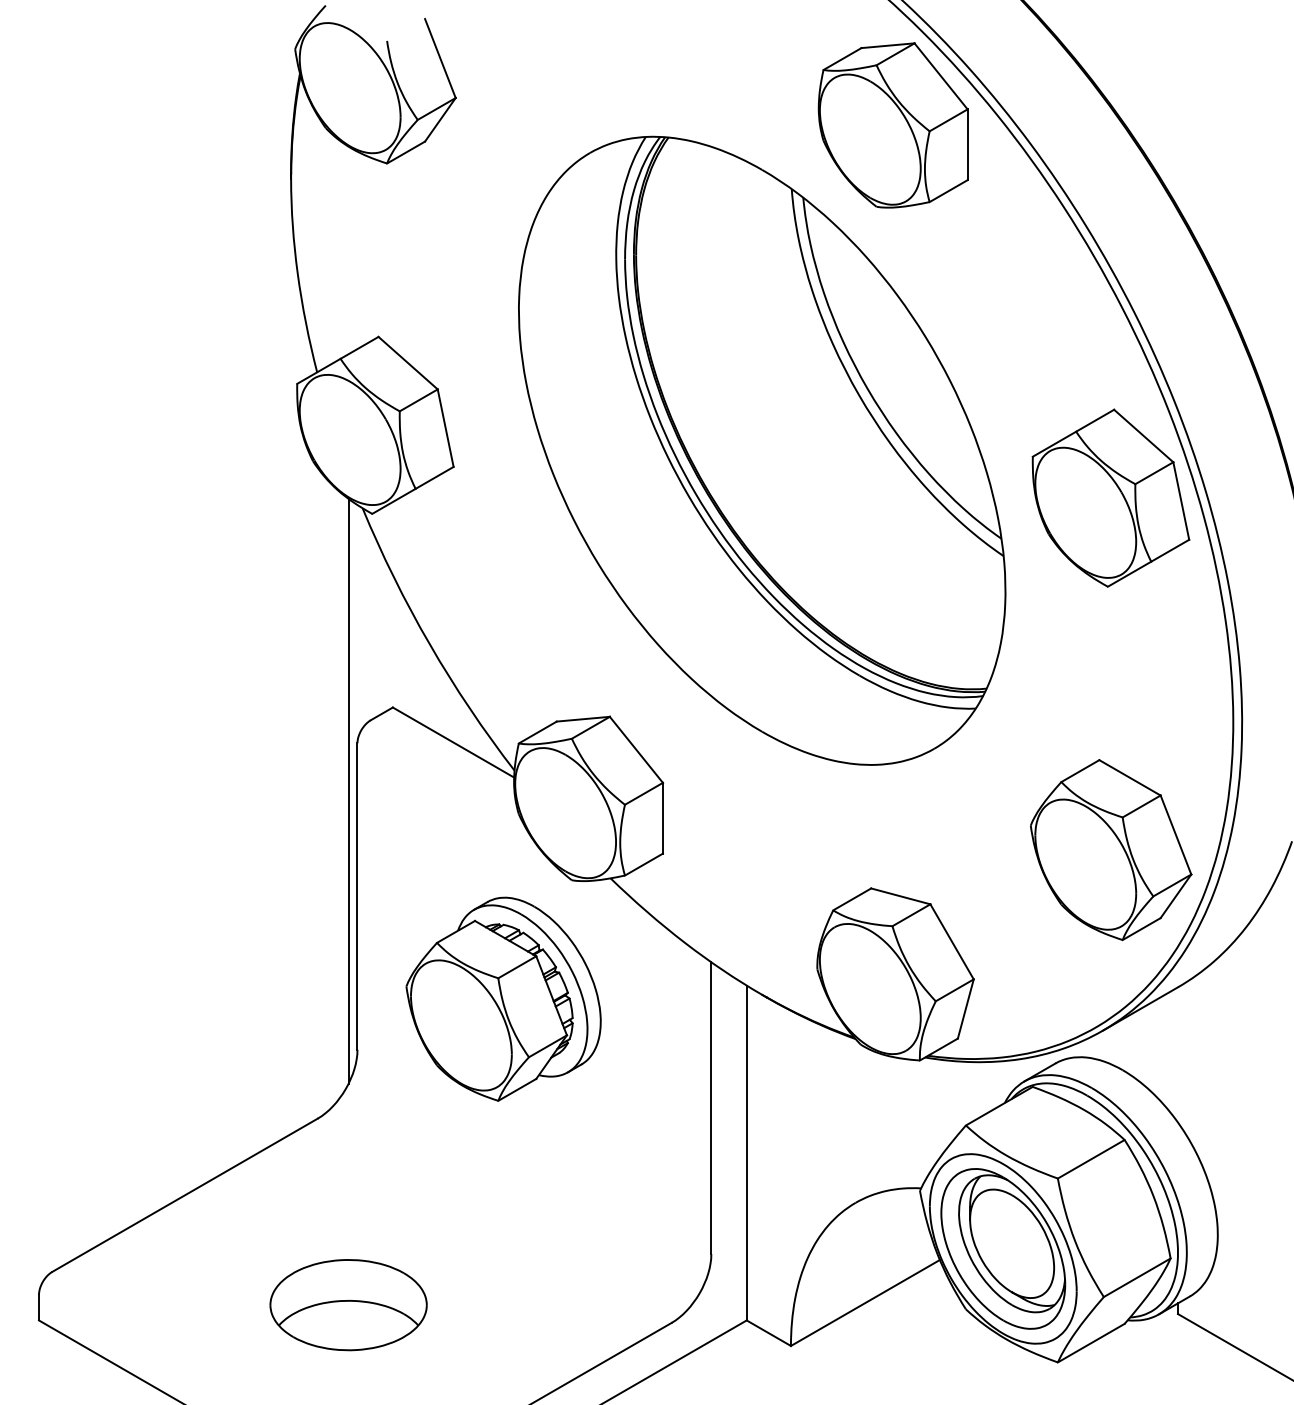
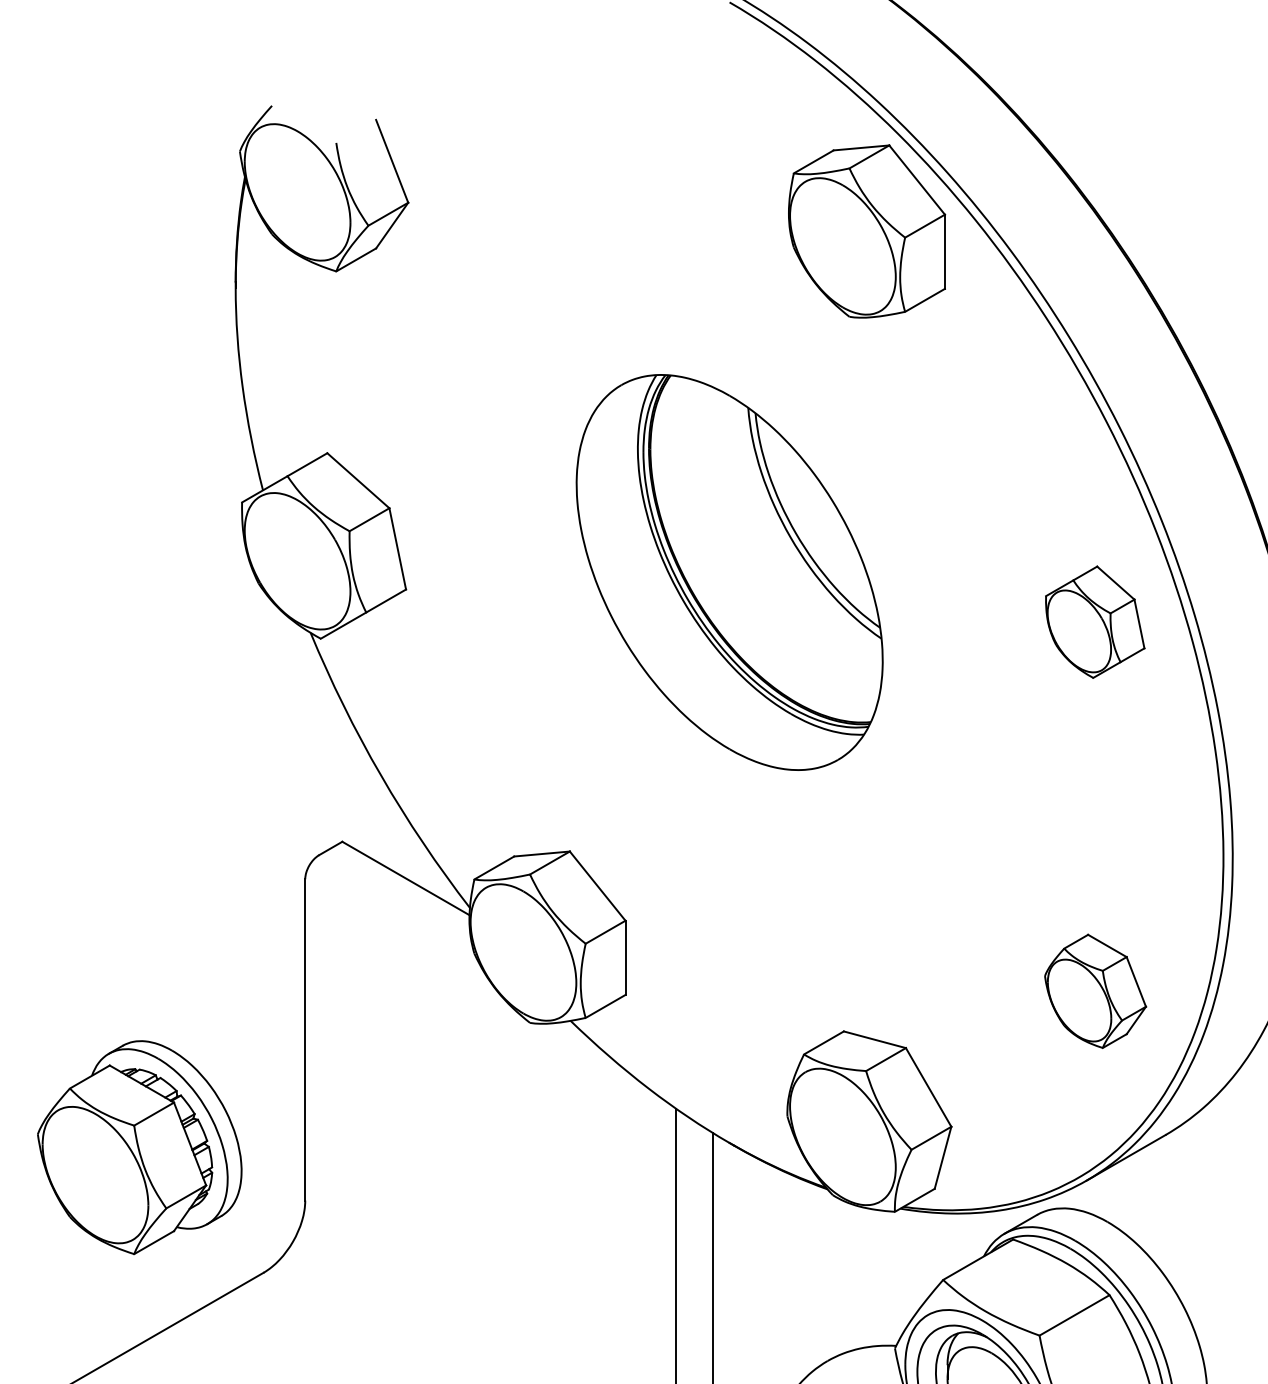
part: (762, 450) -> (729, 572), size x0.6
part: (1110, 497) -> (1094, 621), size x0.6
line: (348, 790) -> (295, 928), removed
part: (1111, 850) -> (1095, 991), size x0.6
part: (503, 998) -> (139, 1146), moved

